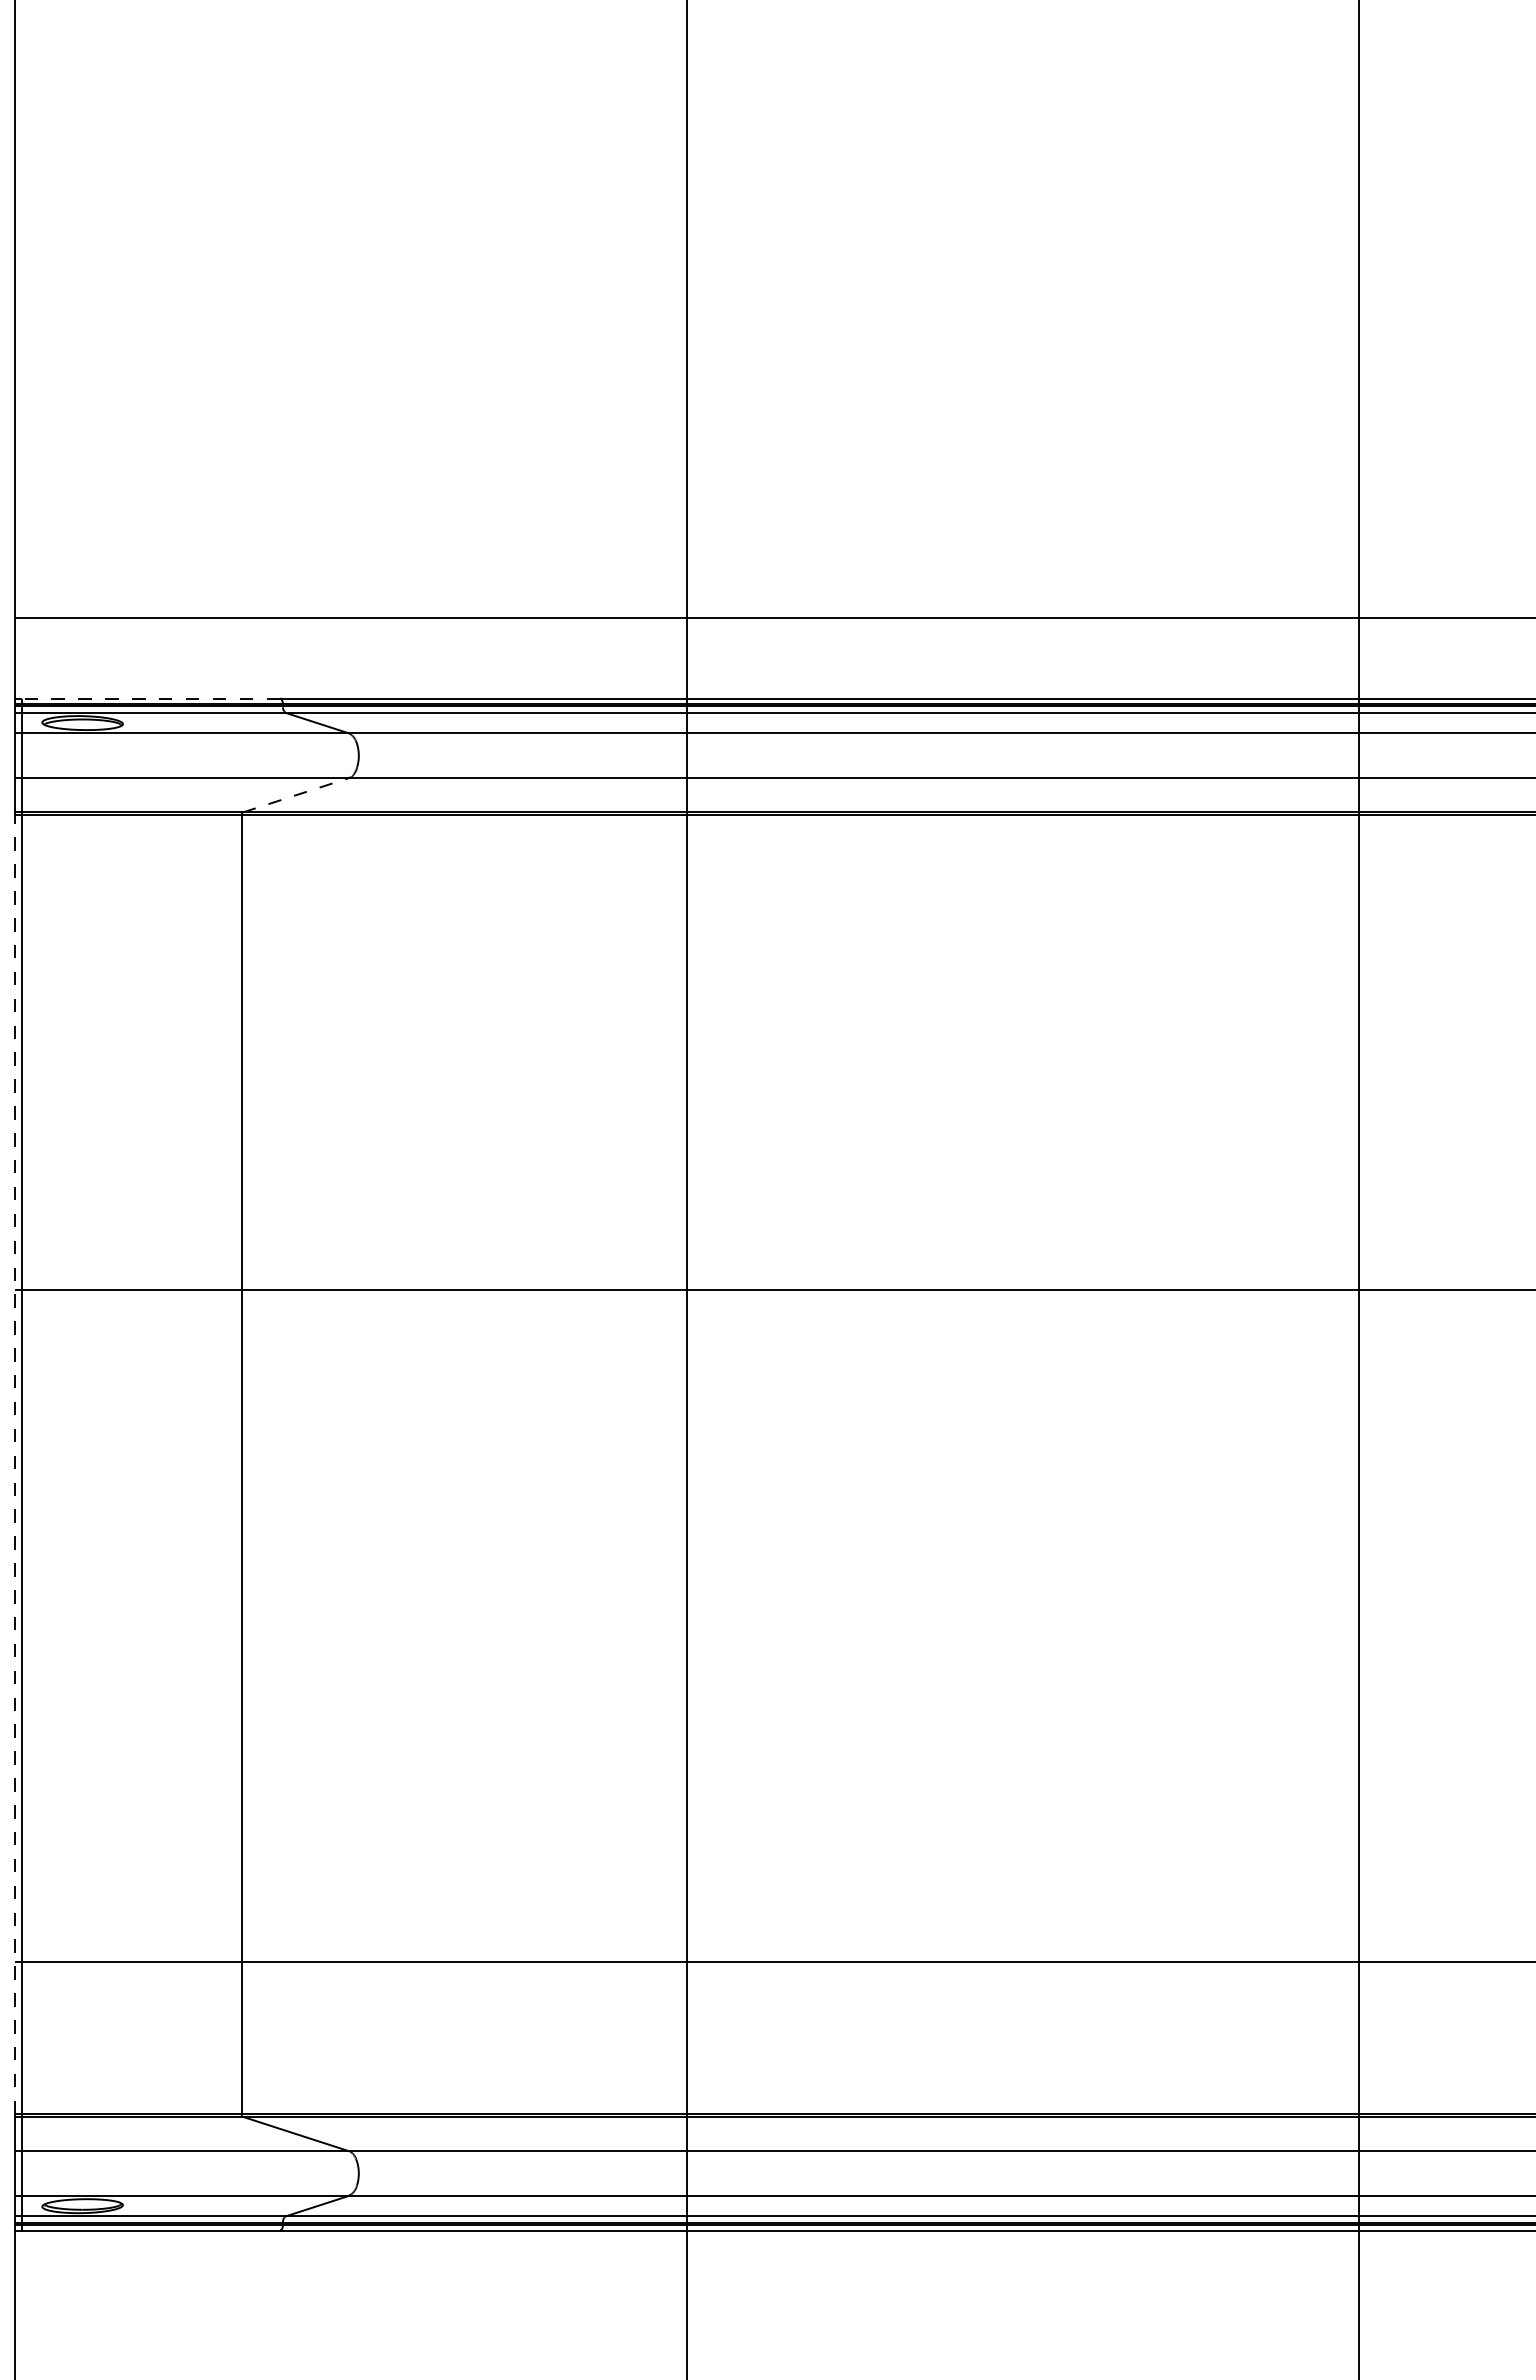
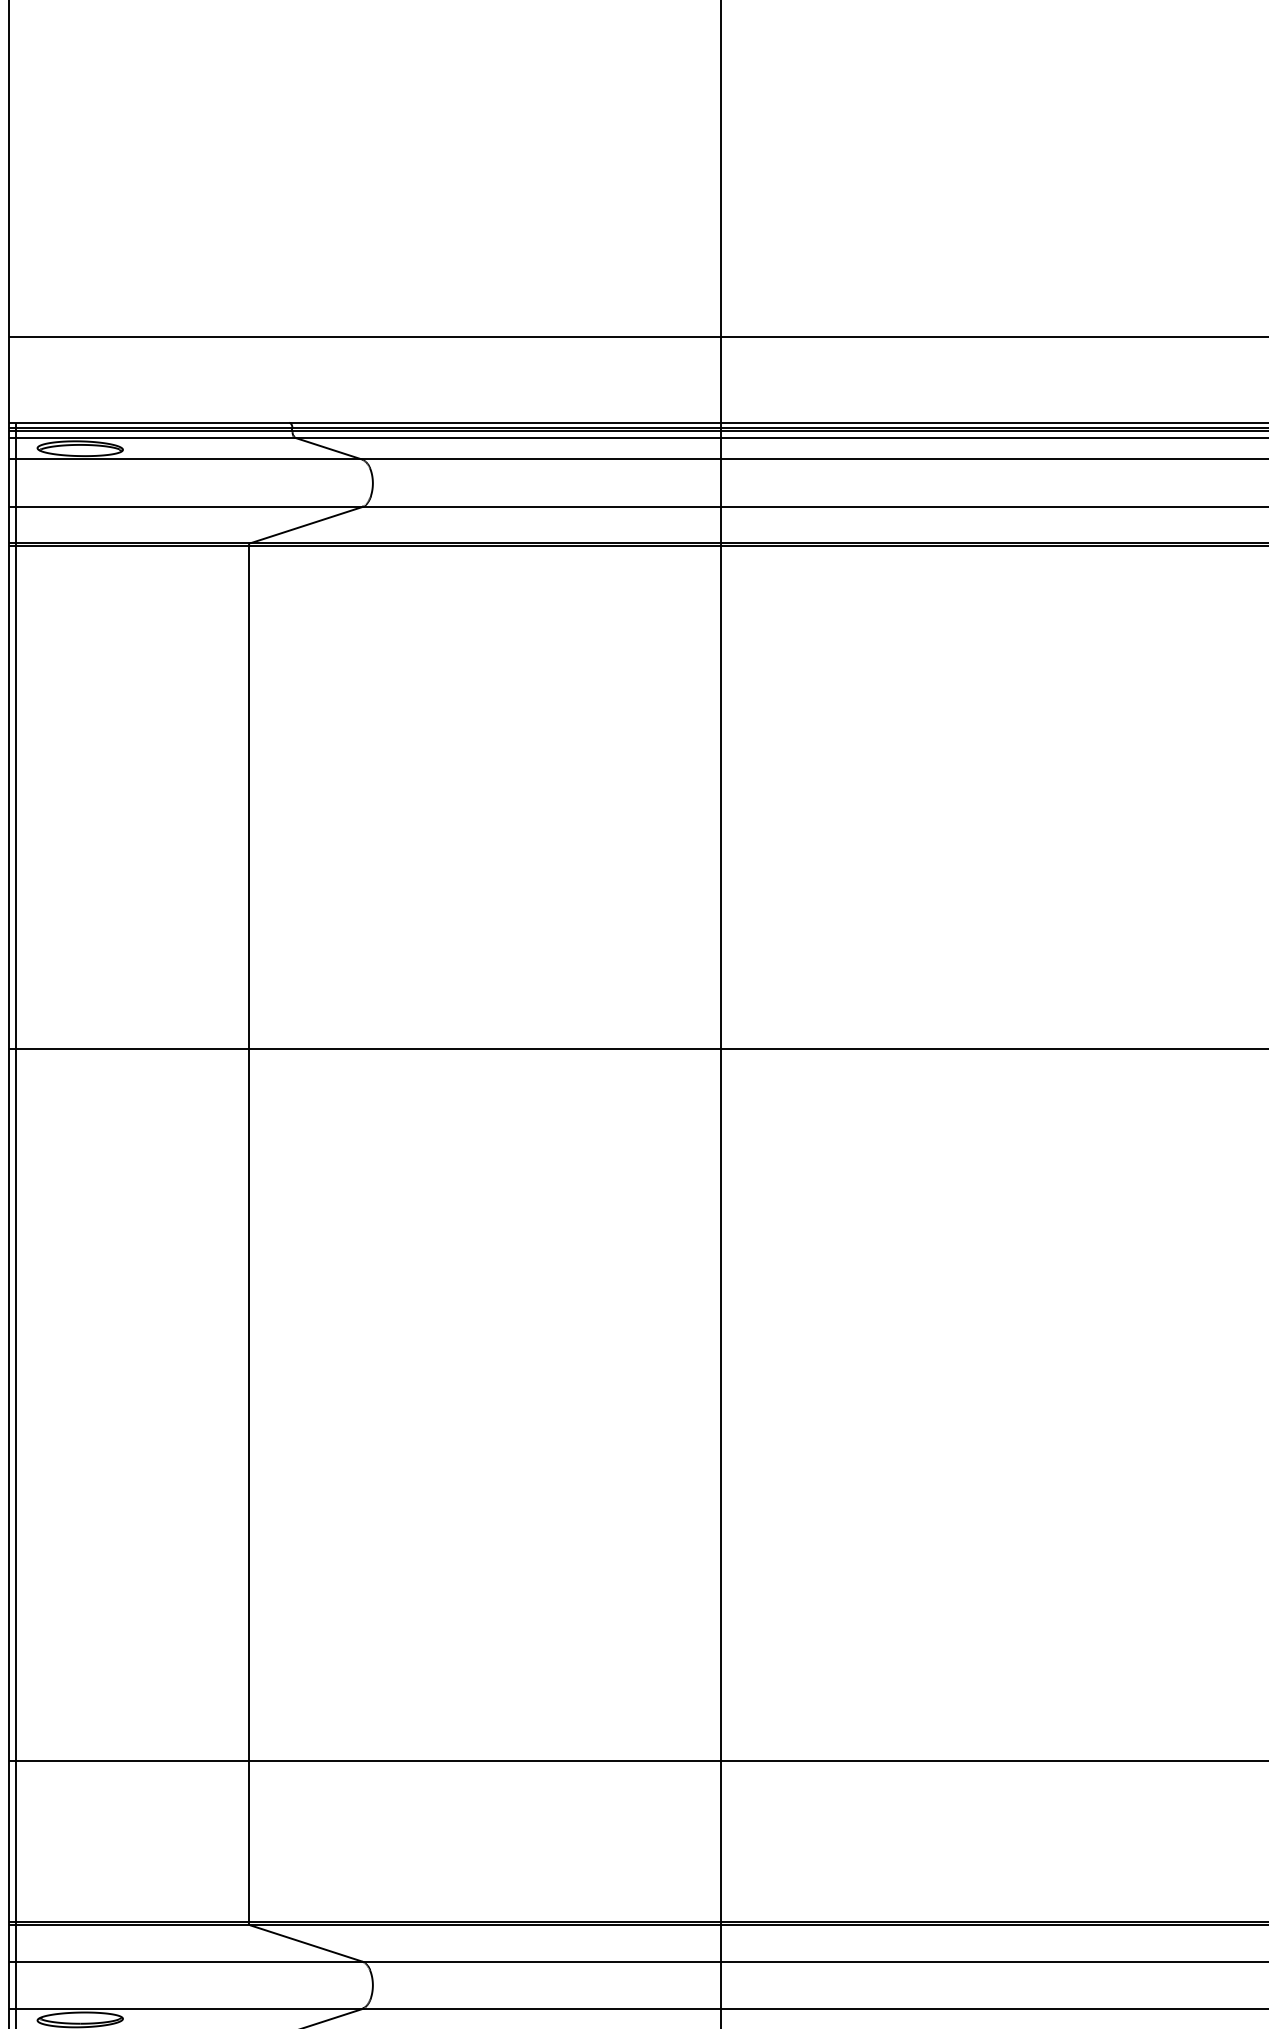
line: (151, 698) -> (153, 422), dashed -> solid
line: (295, 795) -> (305, 525), dashed -> solid
line: (15, 1464) -> (9, 1234), dashed -> solid

